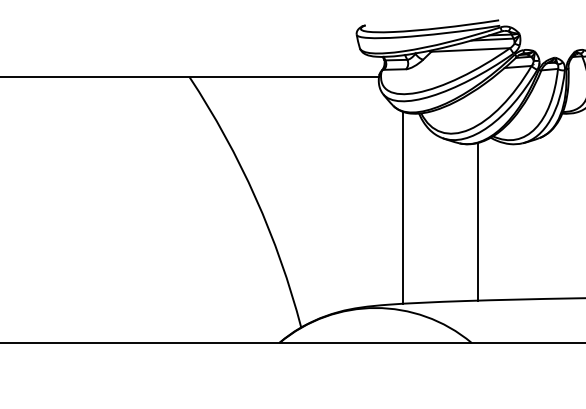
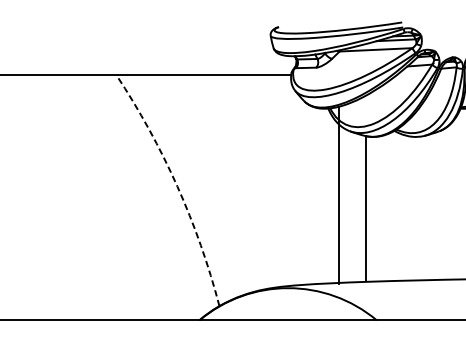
arc: (255, 197) -> (177, 186), solid -> dashed
line: (403, 207) -> (339, 195), moved
line: (477, 221) -> (365, 208), moved

